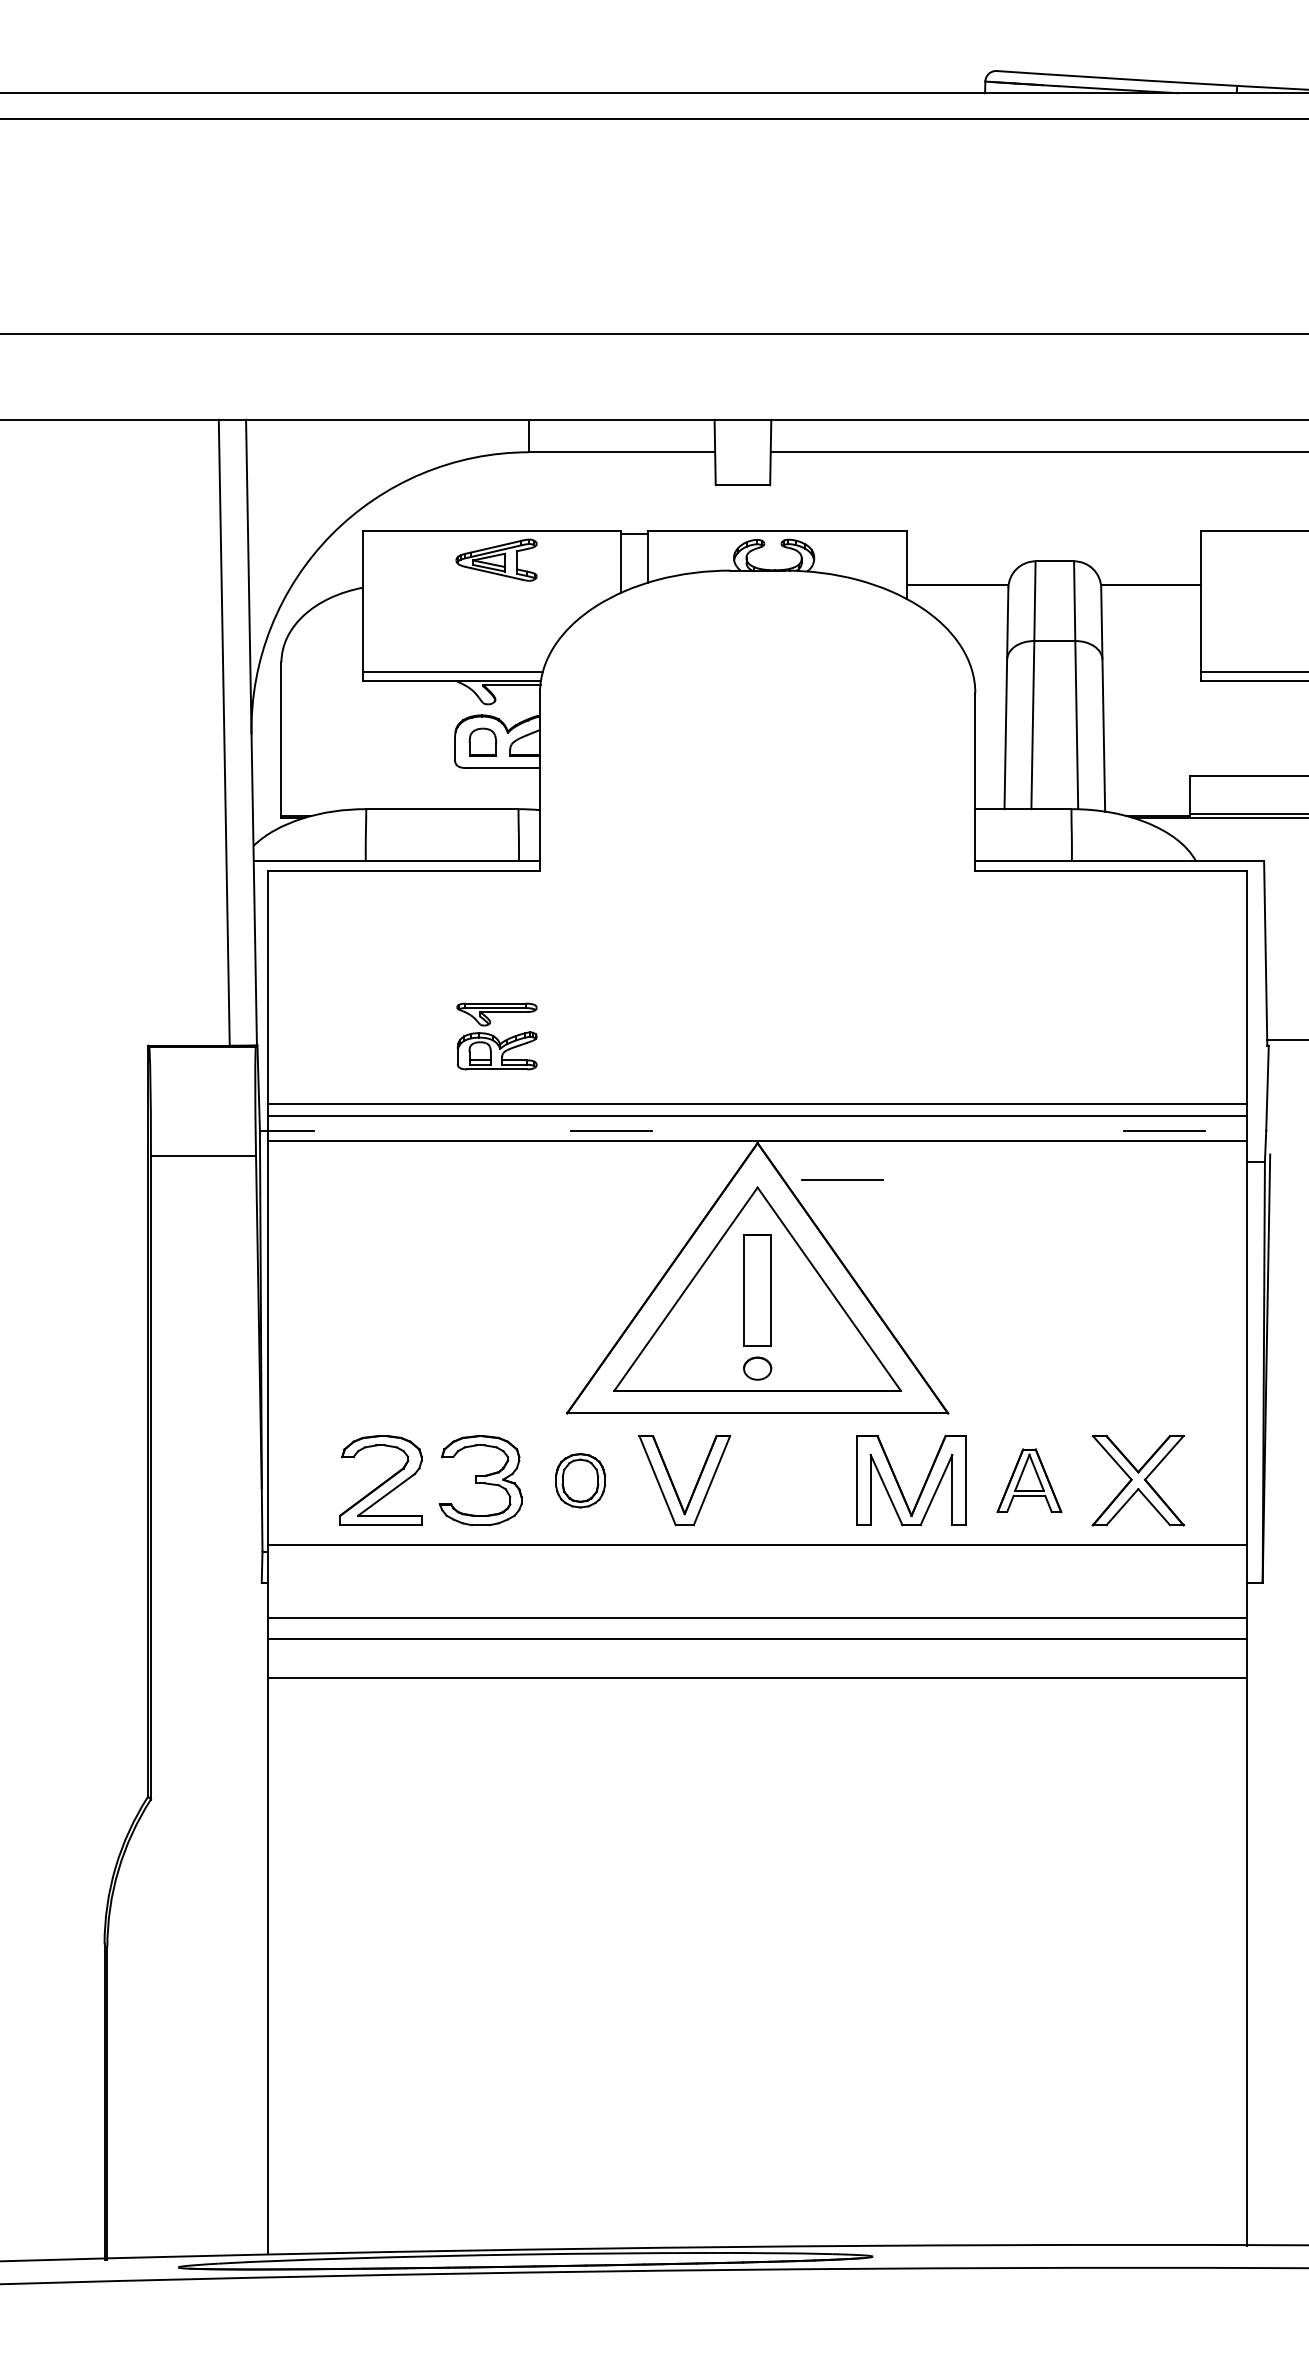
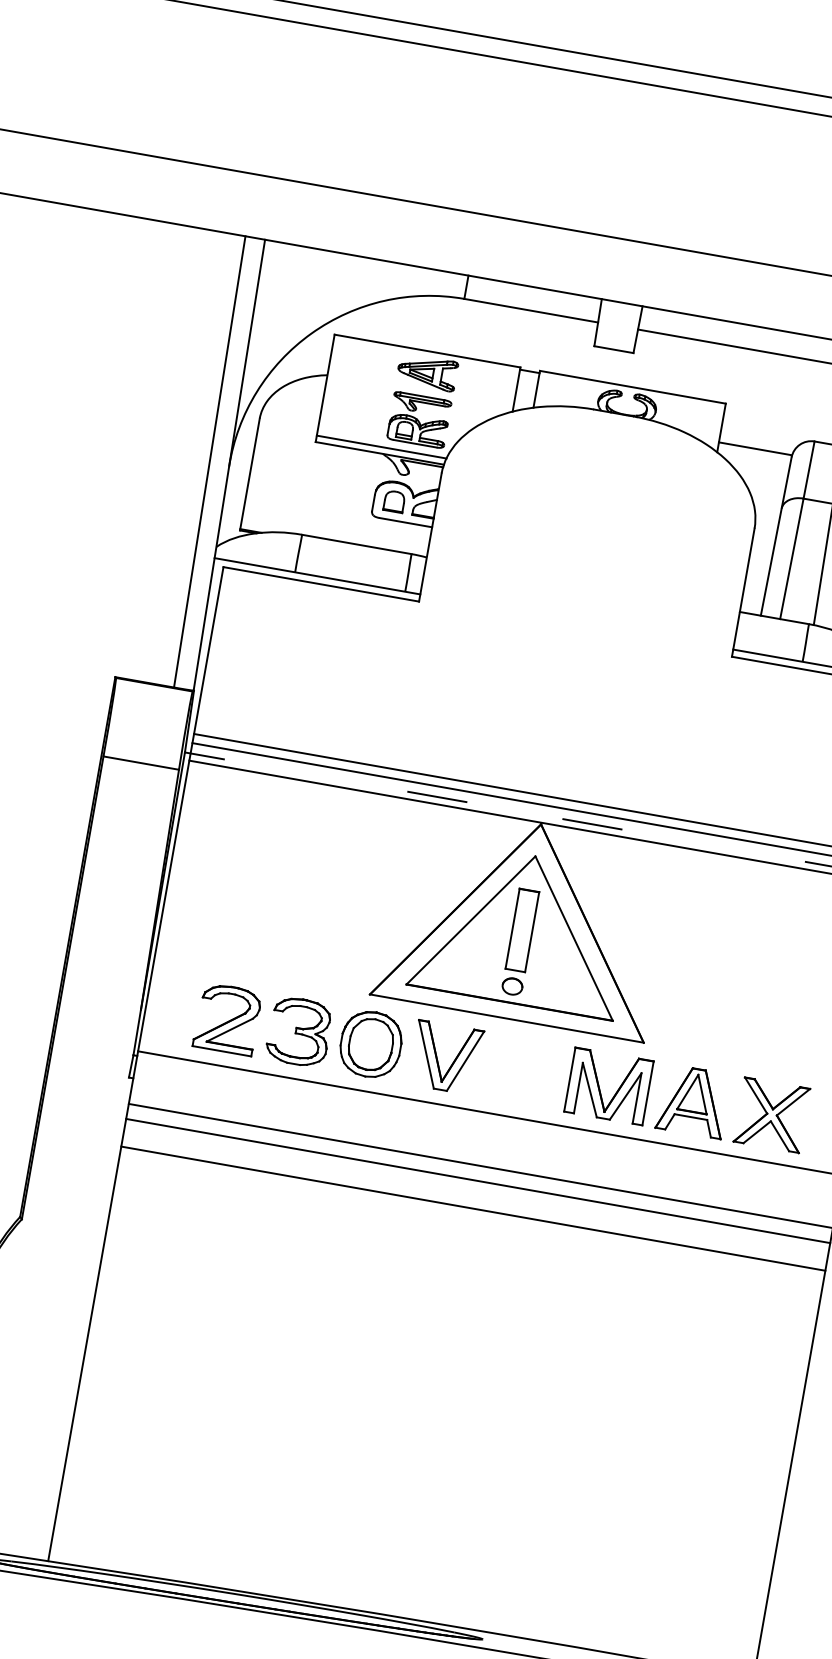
part: (496, 1036) -> (418, 420), moved
line: (842, 1179) -> (592, 824), moved
part: (580, 1480) -> (371, 1044), size x1.67
part: (1029, 1480) -> (693, 1101), size x1.43

